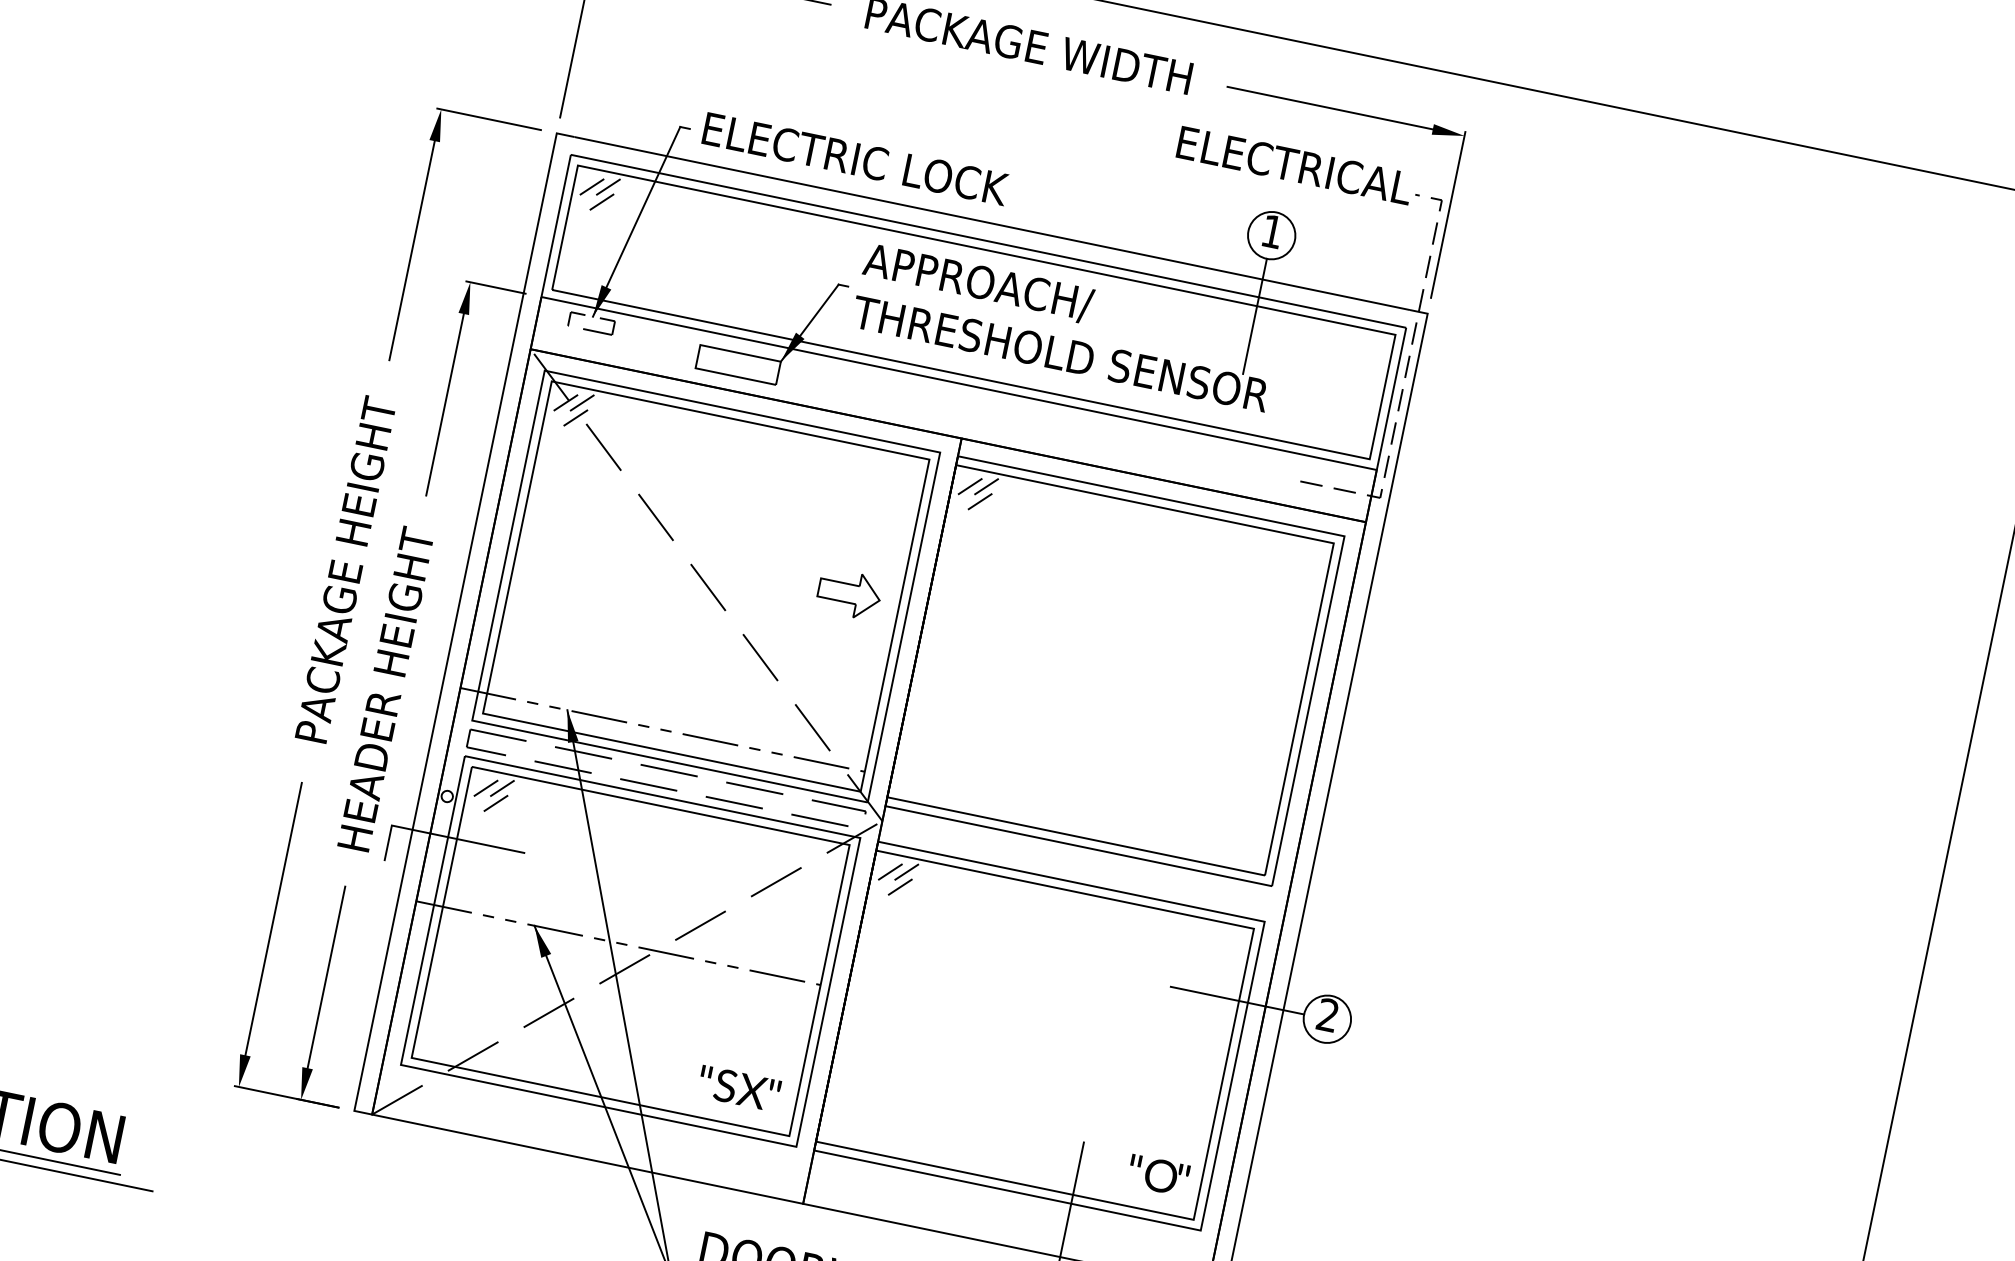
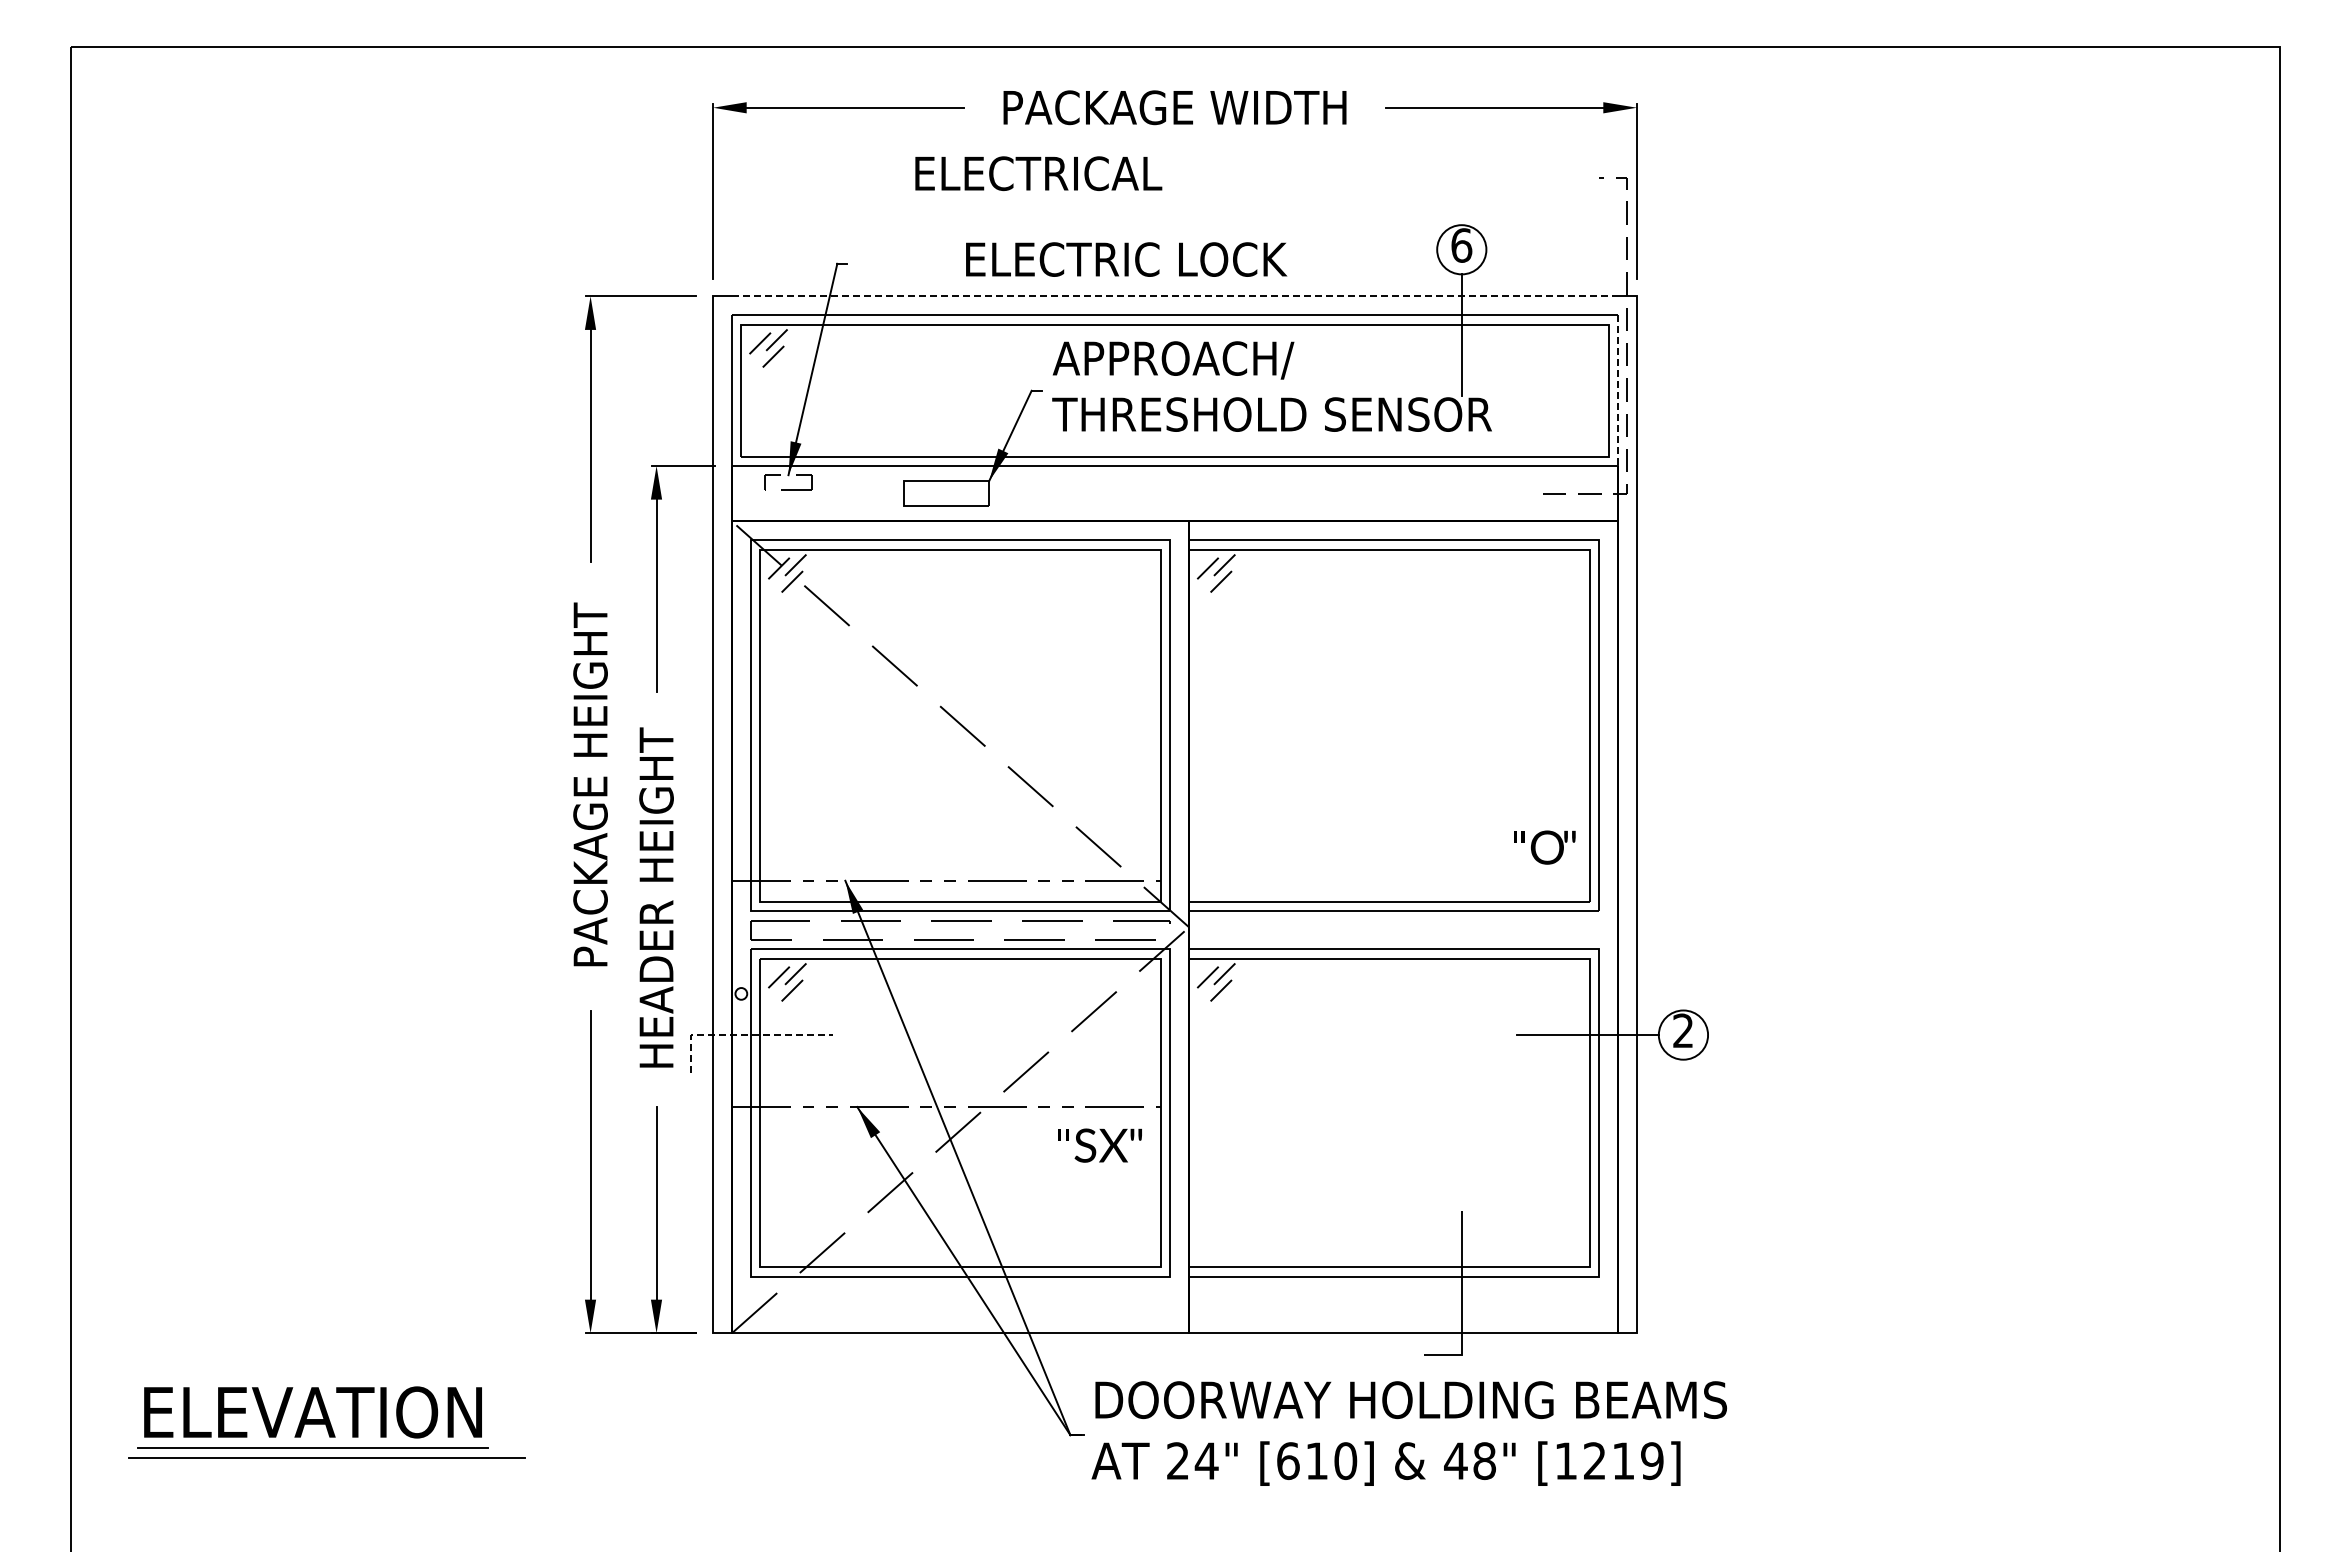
text: (855, 159) -> (1126, 259), moved
text: (1294, 165) -> (1038, 173), moved
line: (992, 223) -> (1175, 296), solid -> dashed
text: (1272, 231) -> (1461, 245), 1 -> 6
line: (1391, 399) -> (1618, 391), solid -> dashed
part: (849, 594) -> (1107, 703), removed
line: (440, 835) -> (742, 1035), solid -> dashed
text: (738, 1088) -> (1099, 1145), moved
text: (1158, 1175) -> (1544, 847), moved

